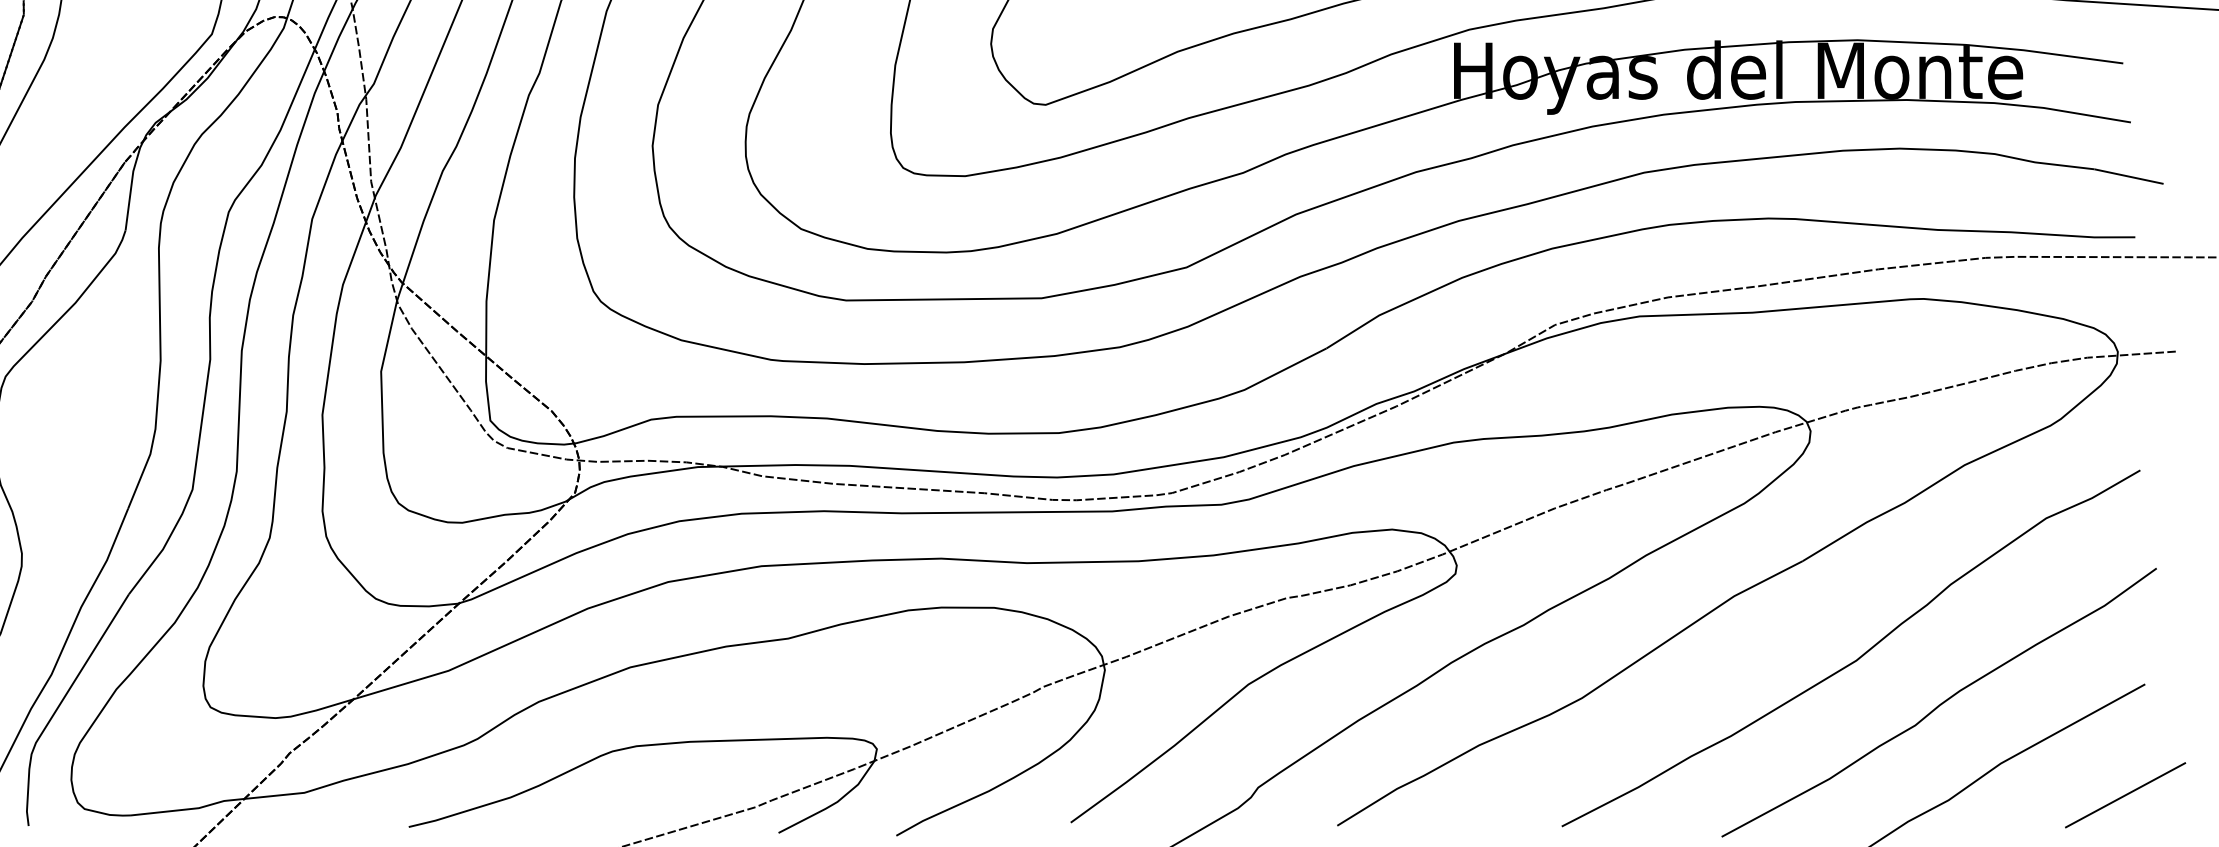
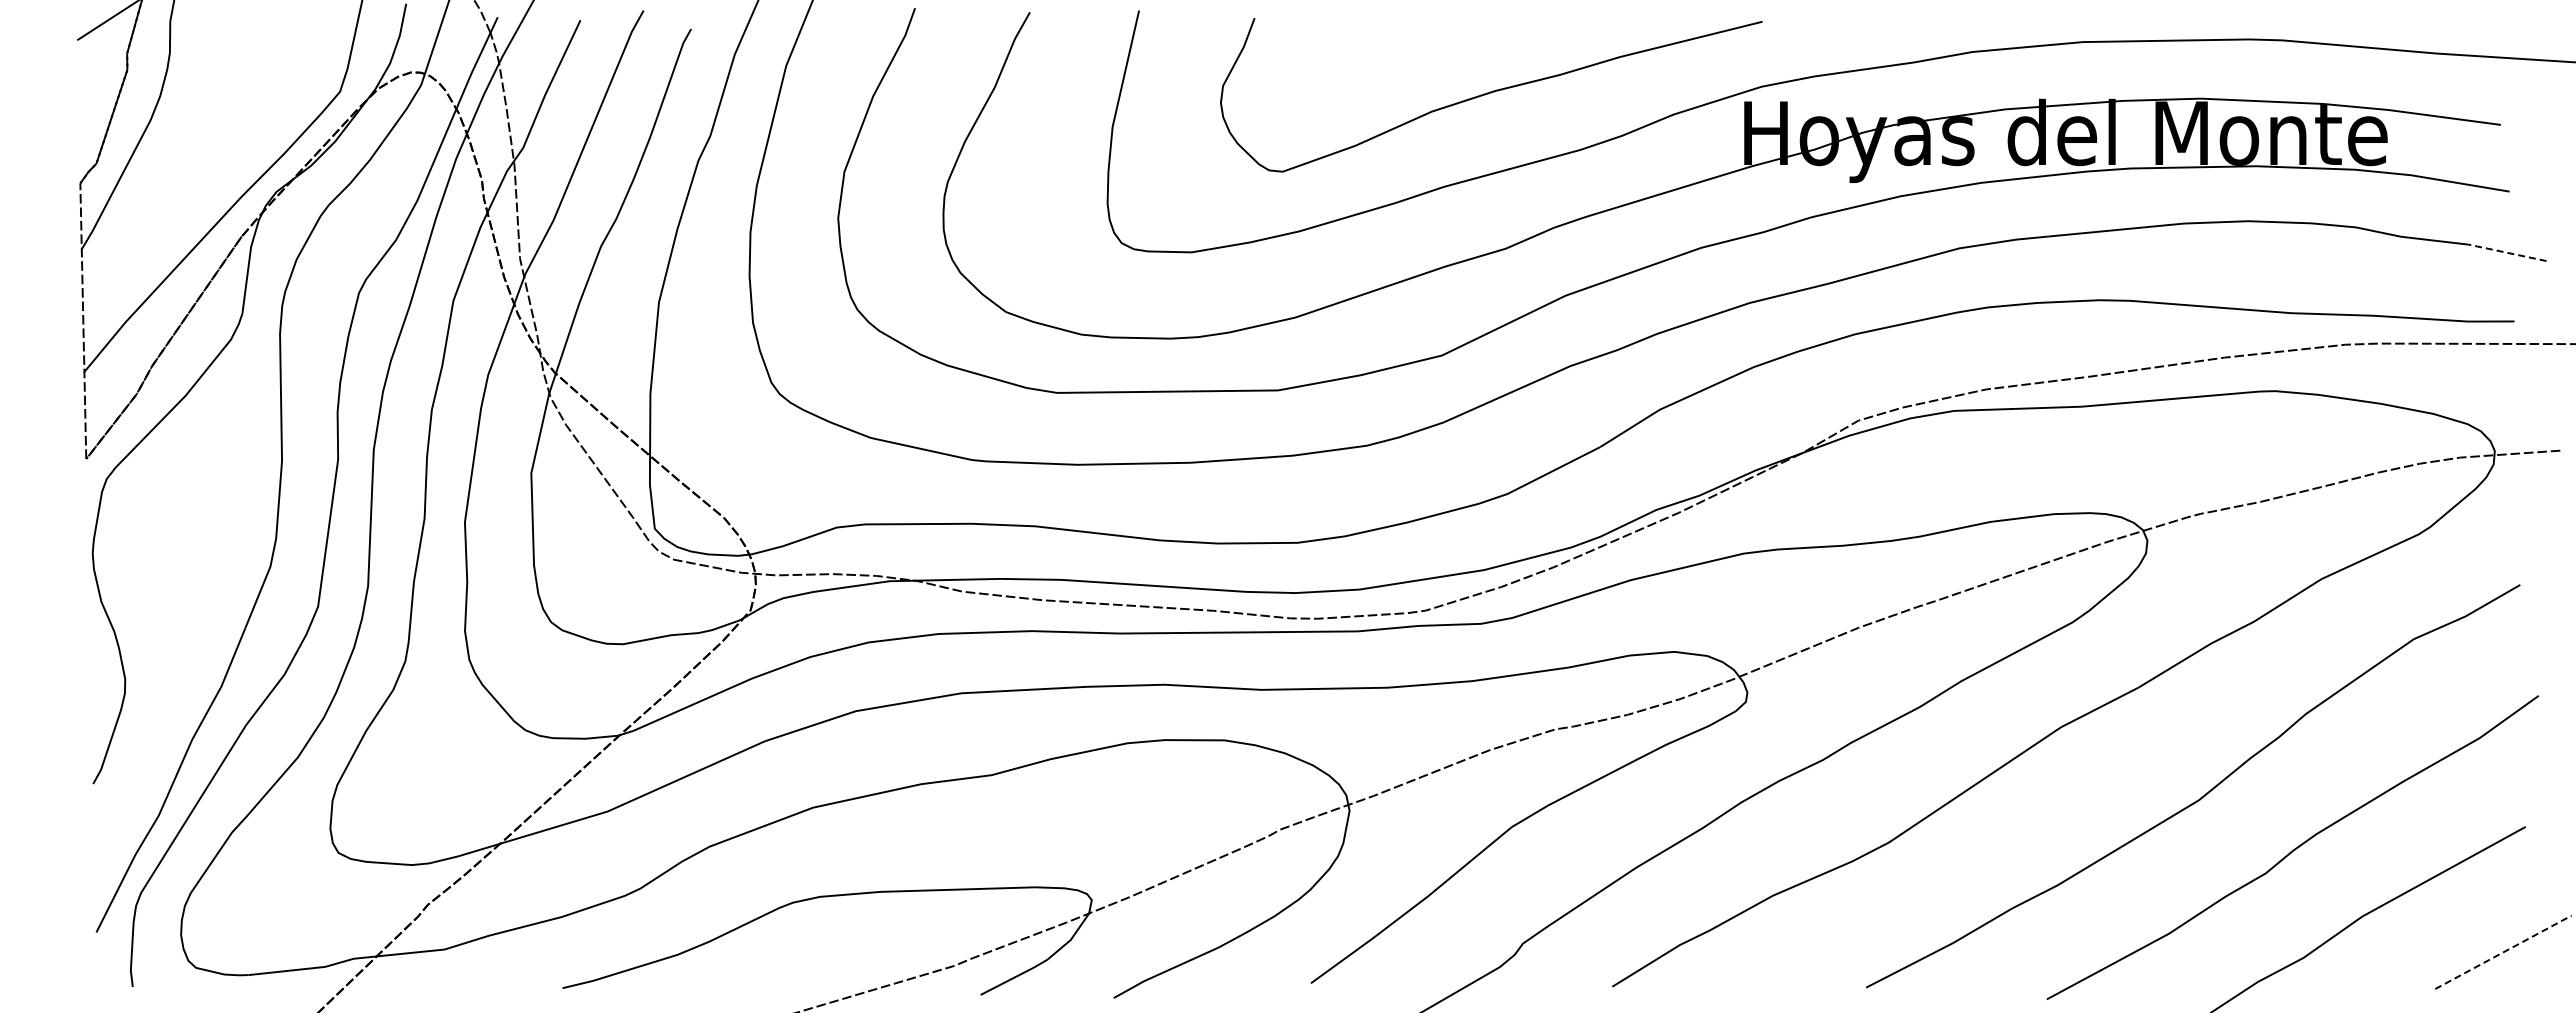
line: (2129, 176) -> (2507, 252), solid -> dashed
line: (2125, 795) -> (2503, 952), solid -> dashed

